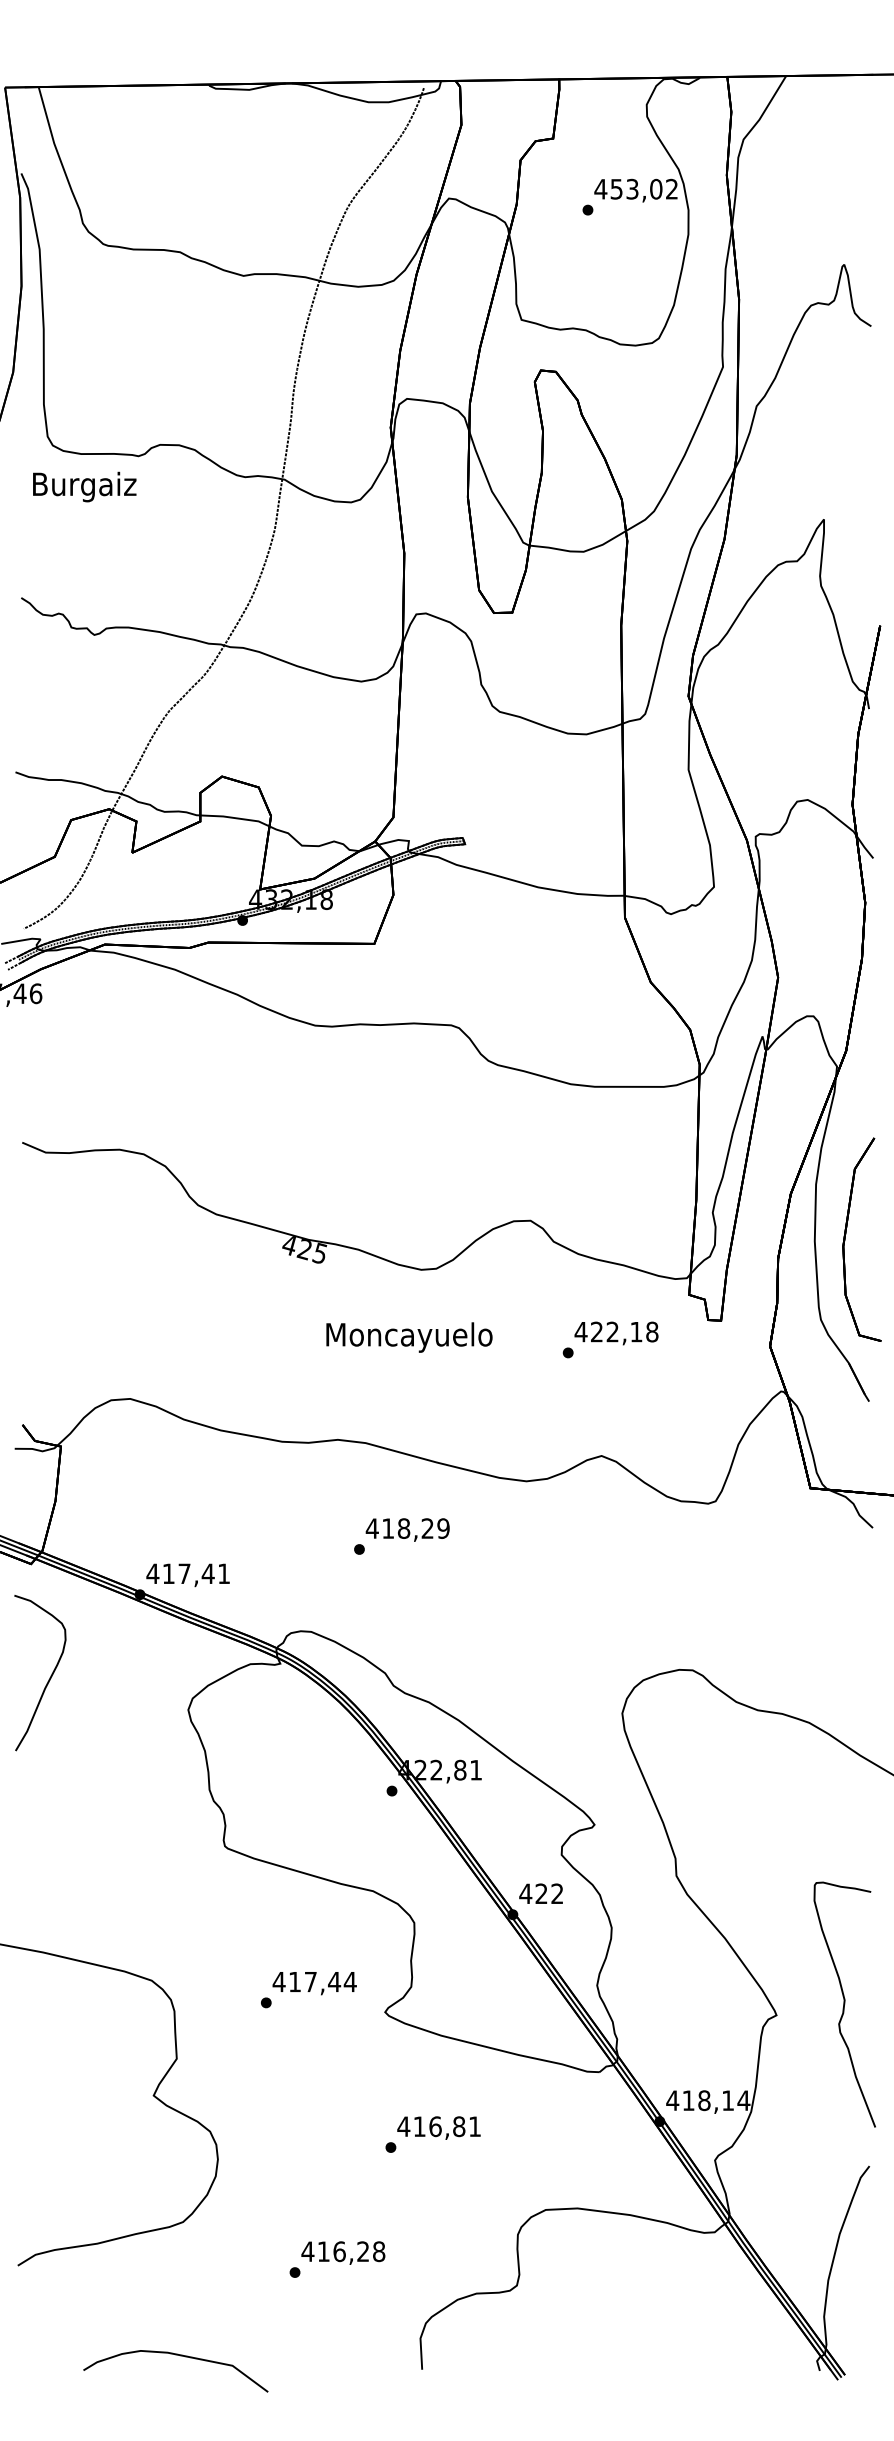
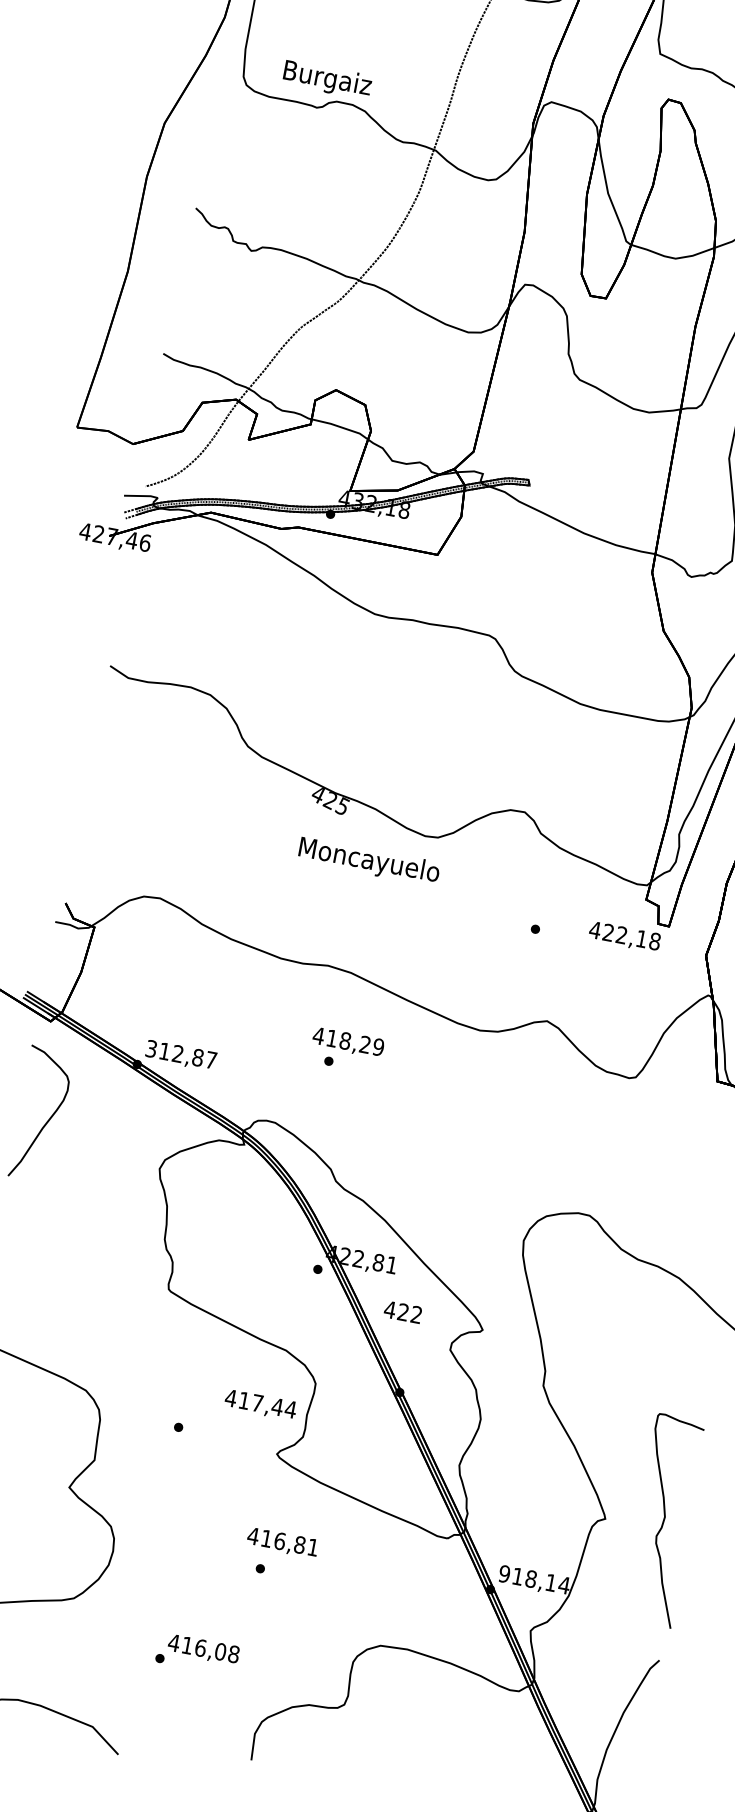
text: (84, 486) -> (327, 79), moved
text: (616, 1333) -> (624, 937), moved
text: (409, 1337) -> (369, 861), moved
text: (407, 1529) -> (348, 1042), moved
text: (187, 1573) -> (180, 1054), 417,41 -> 312,87
text: (540, 1893) -> (402, 1311), moved
text: (314, 1983) -> (260, 1405), moved
text: (672, 2100) -> (504, 1573), 418,14 -> 918,14
text: (438, 2127) -> (282, 1542), moved
text: (363, 2251) -> (220, 1651), 416,28 -> 416,08

